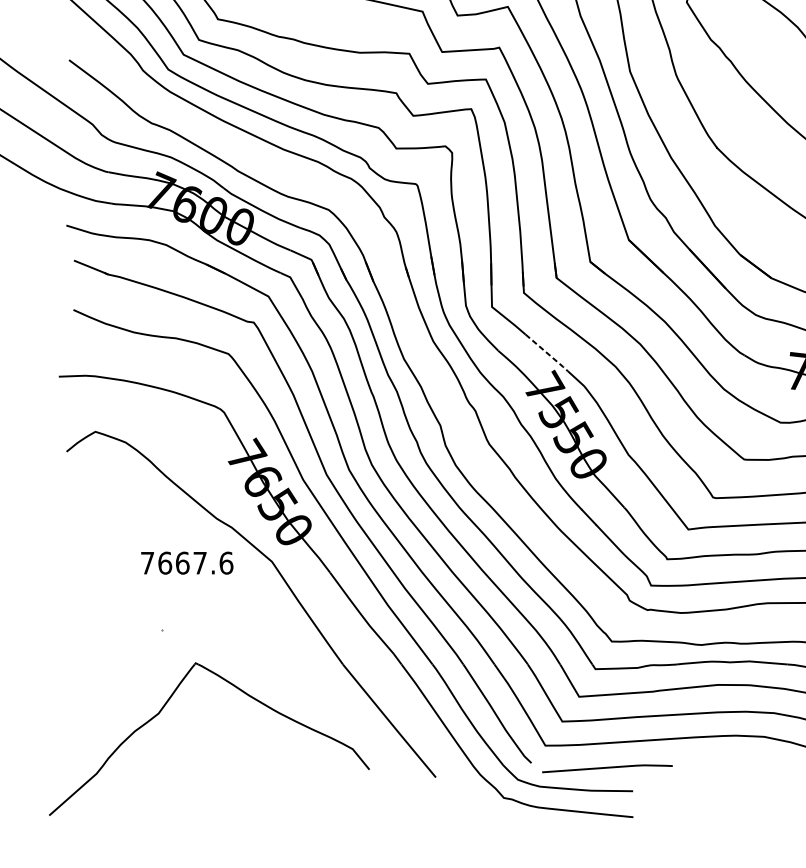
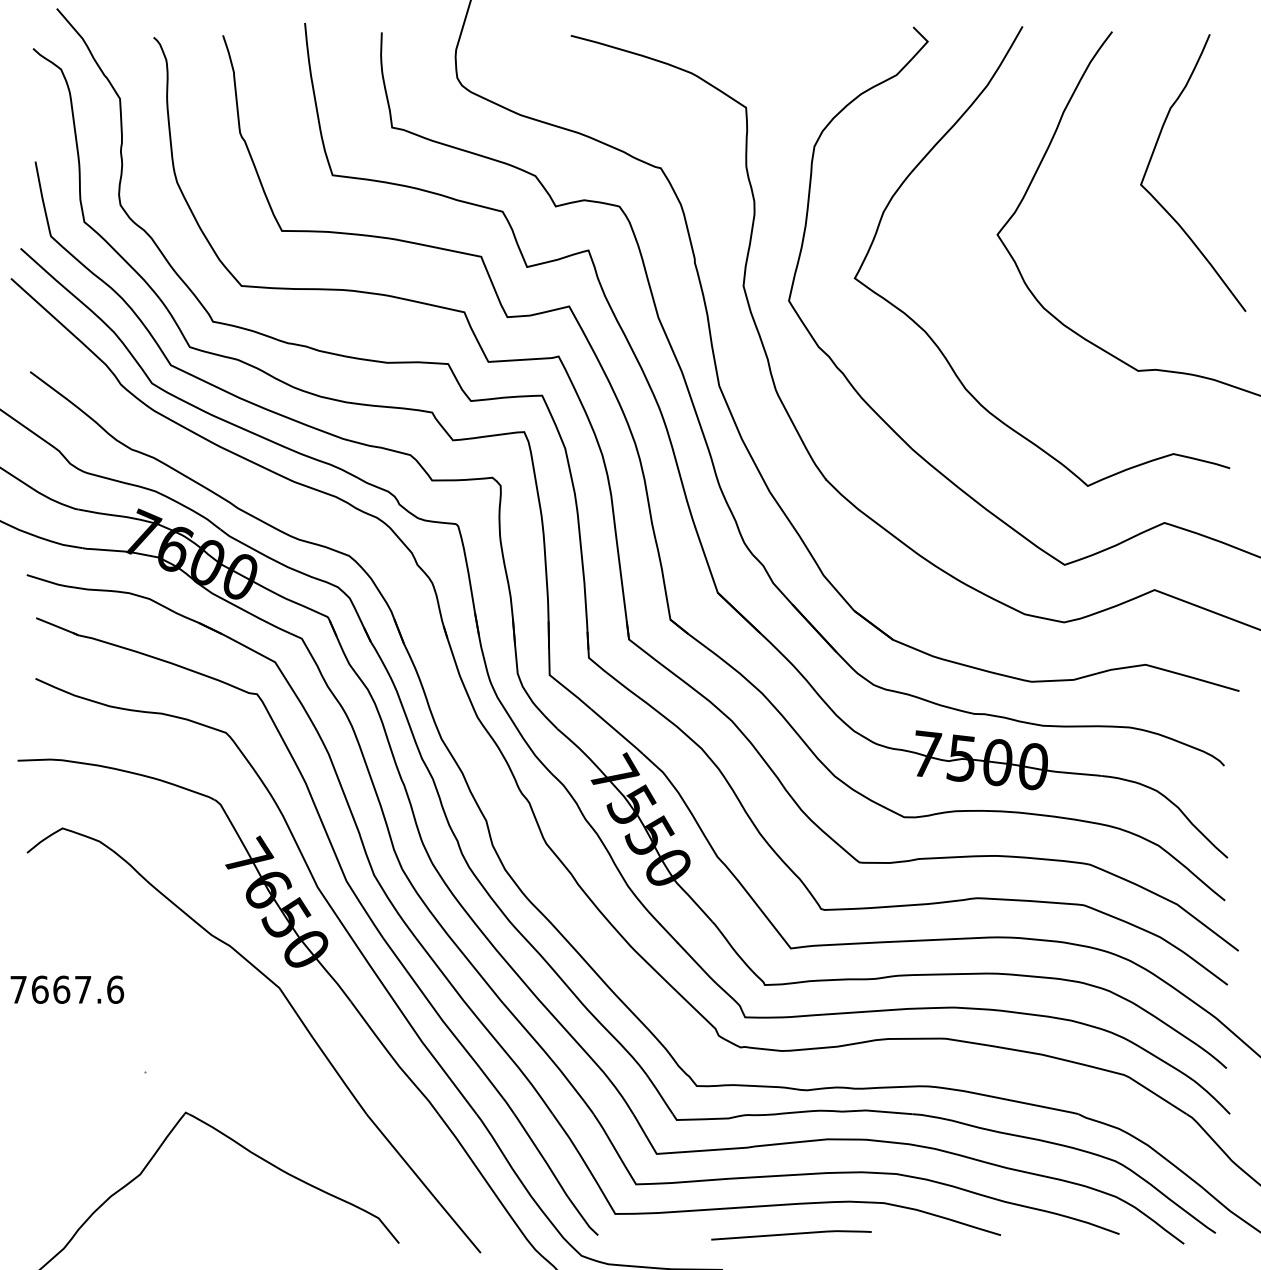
line: (548, 353) -> (618, 732), dashed -> solid
text: (187, 562) -> (67, 989), moved
line: (607, 768) -> (791, 1234), moved

